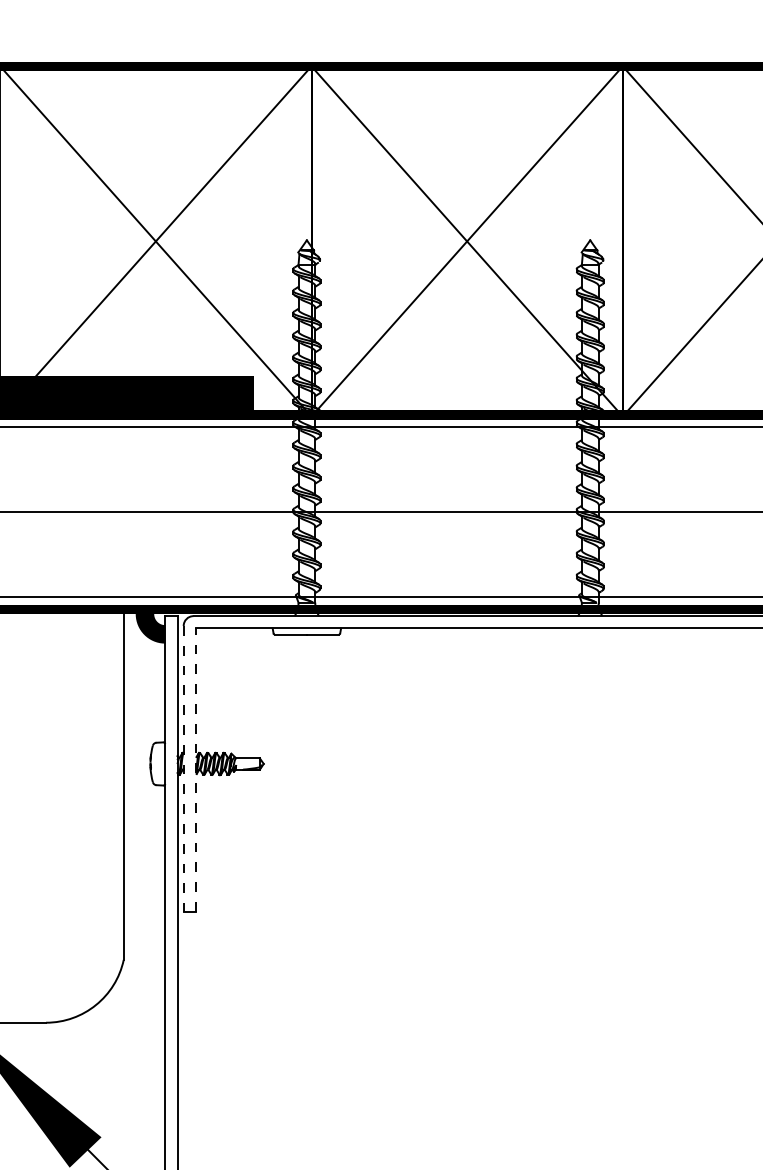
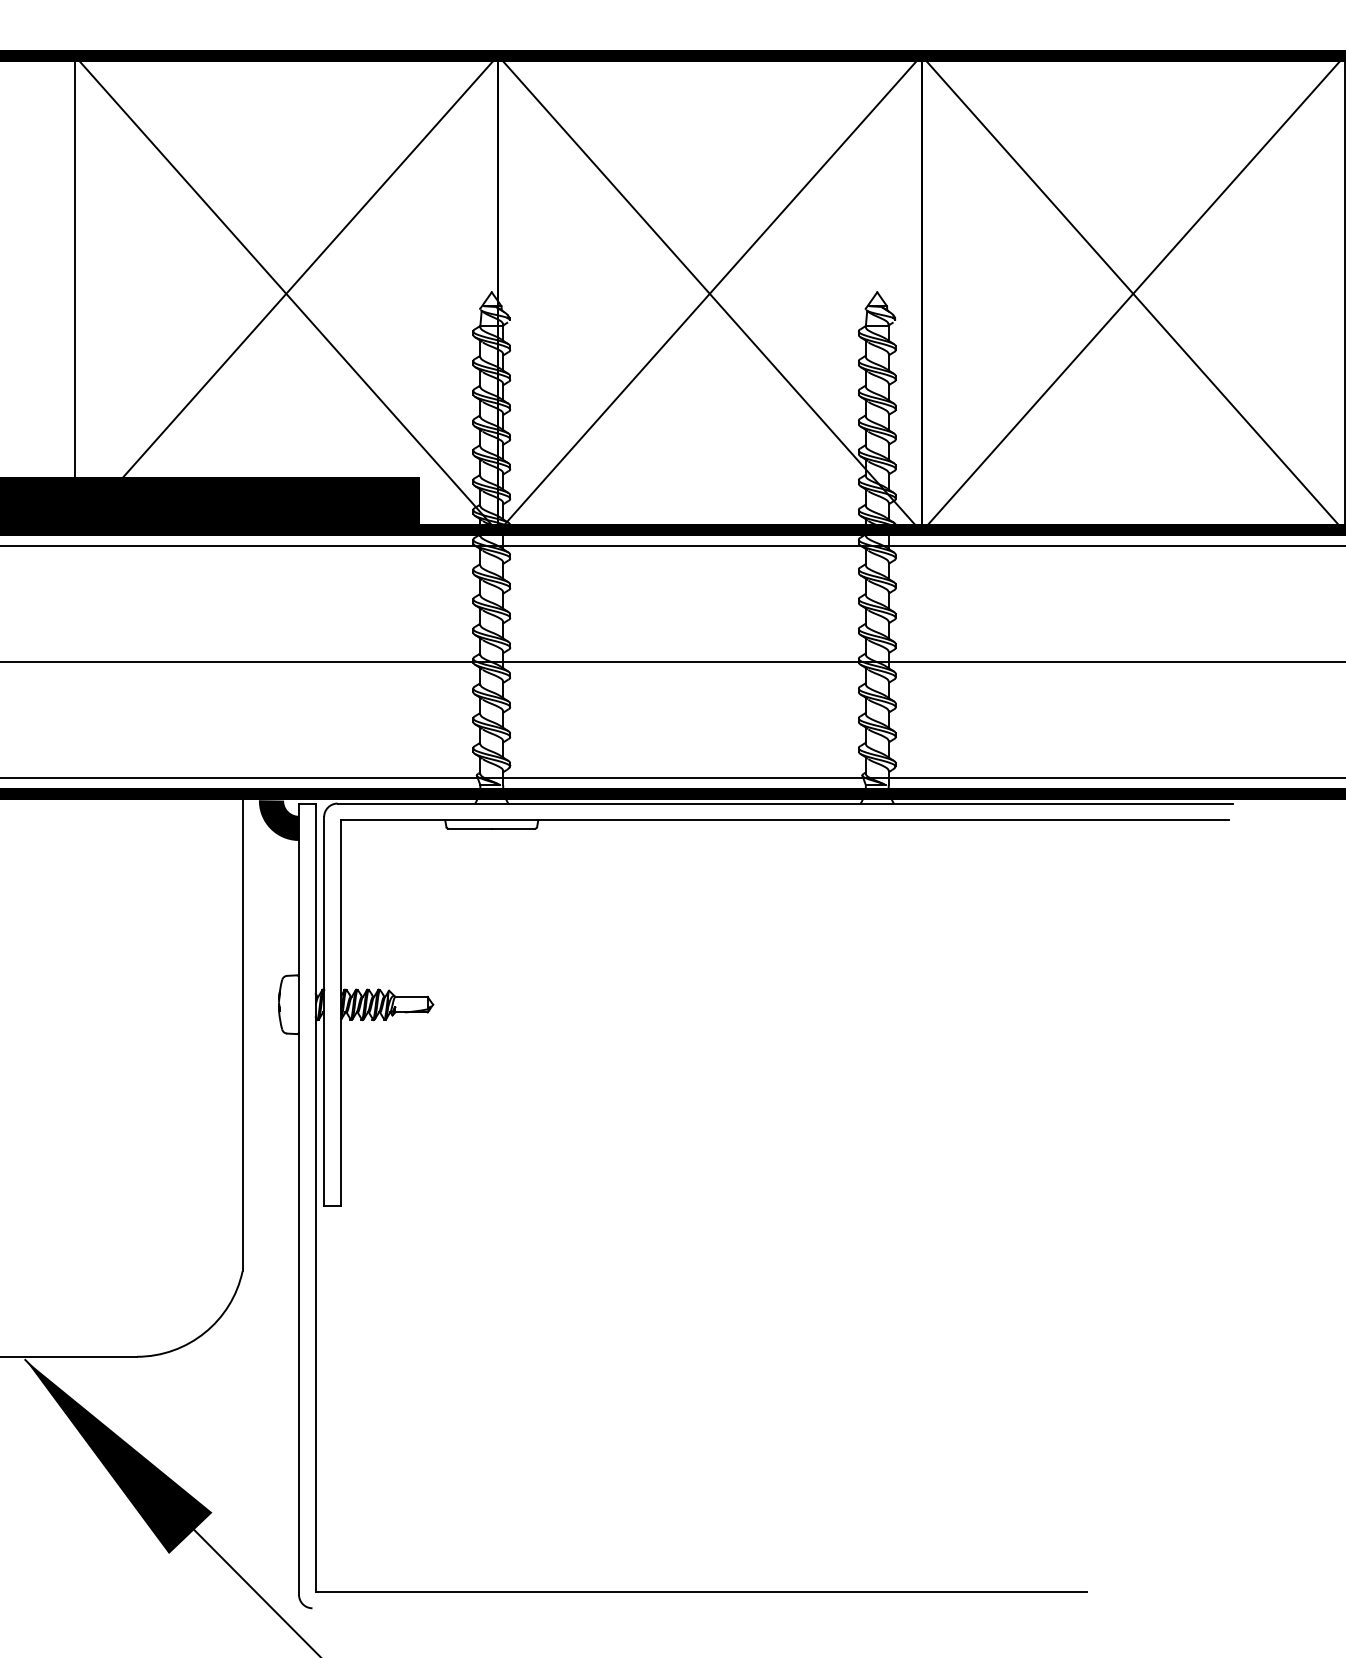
line: (183, 768) -> (324, 1011), dashed -> solid
line: (195, 770) -> (340, 1013), dashed -> solid

